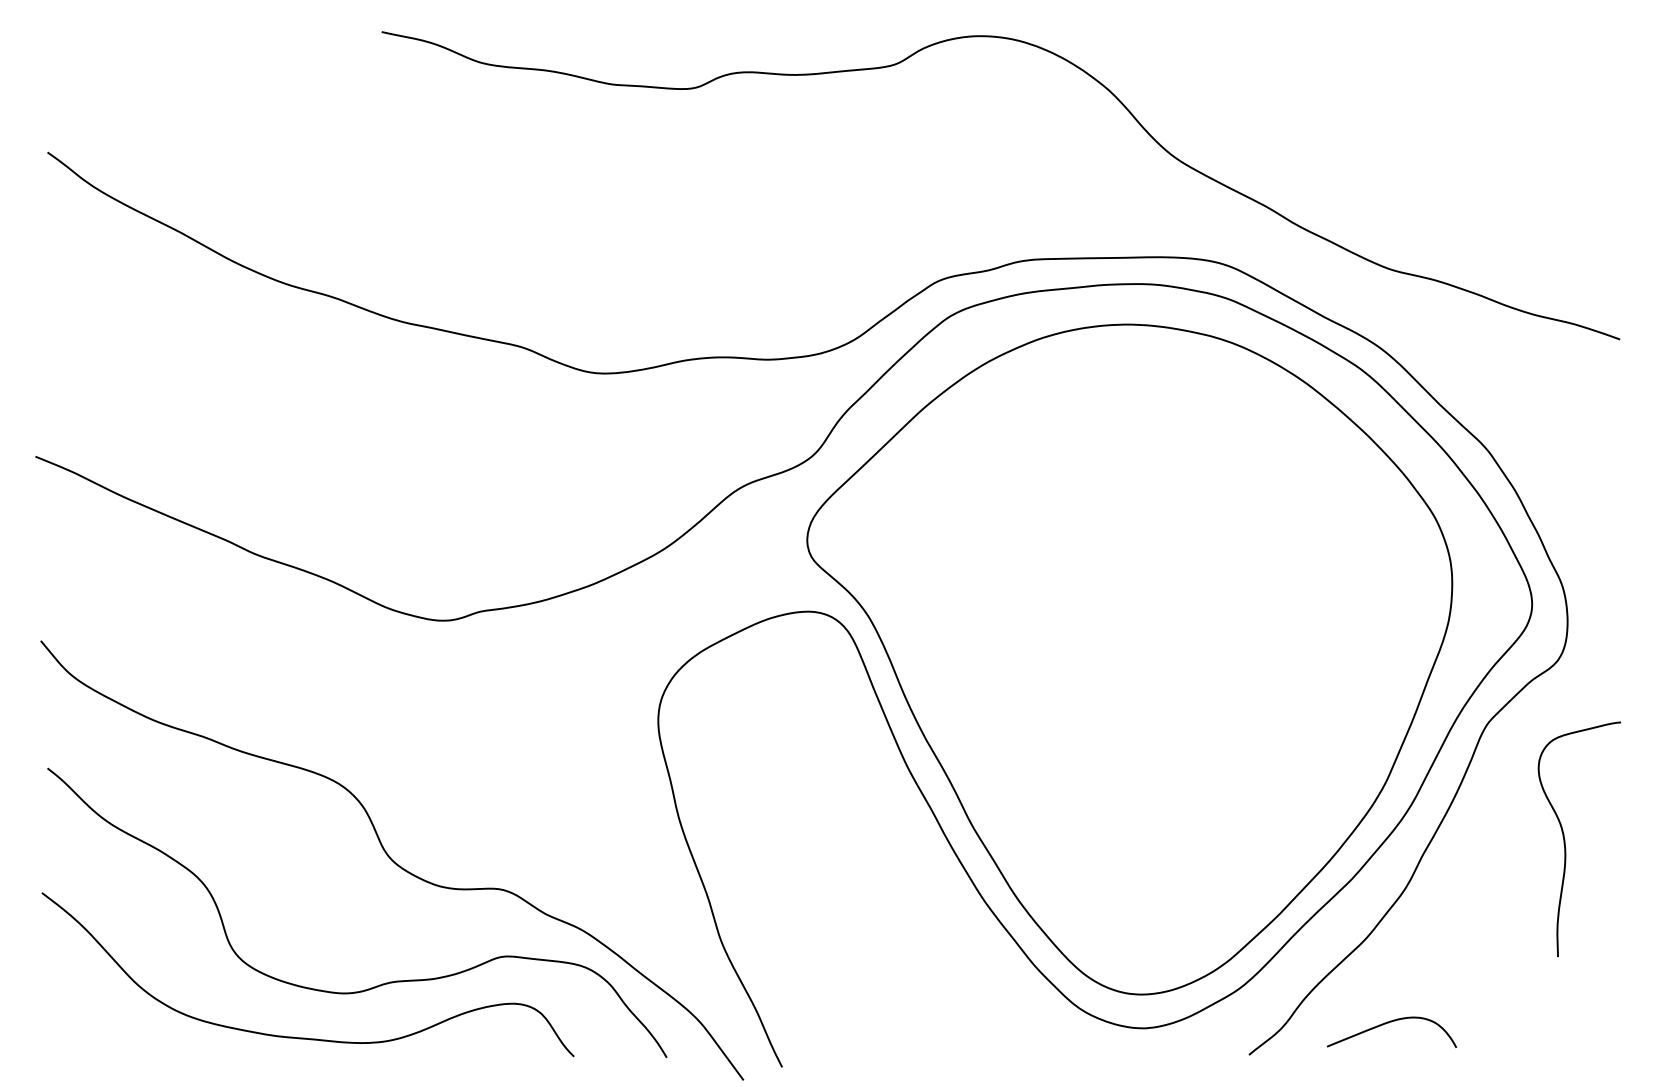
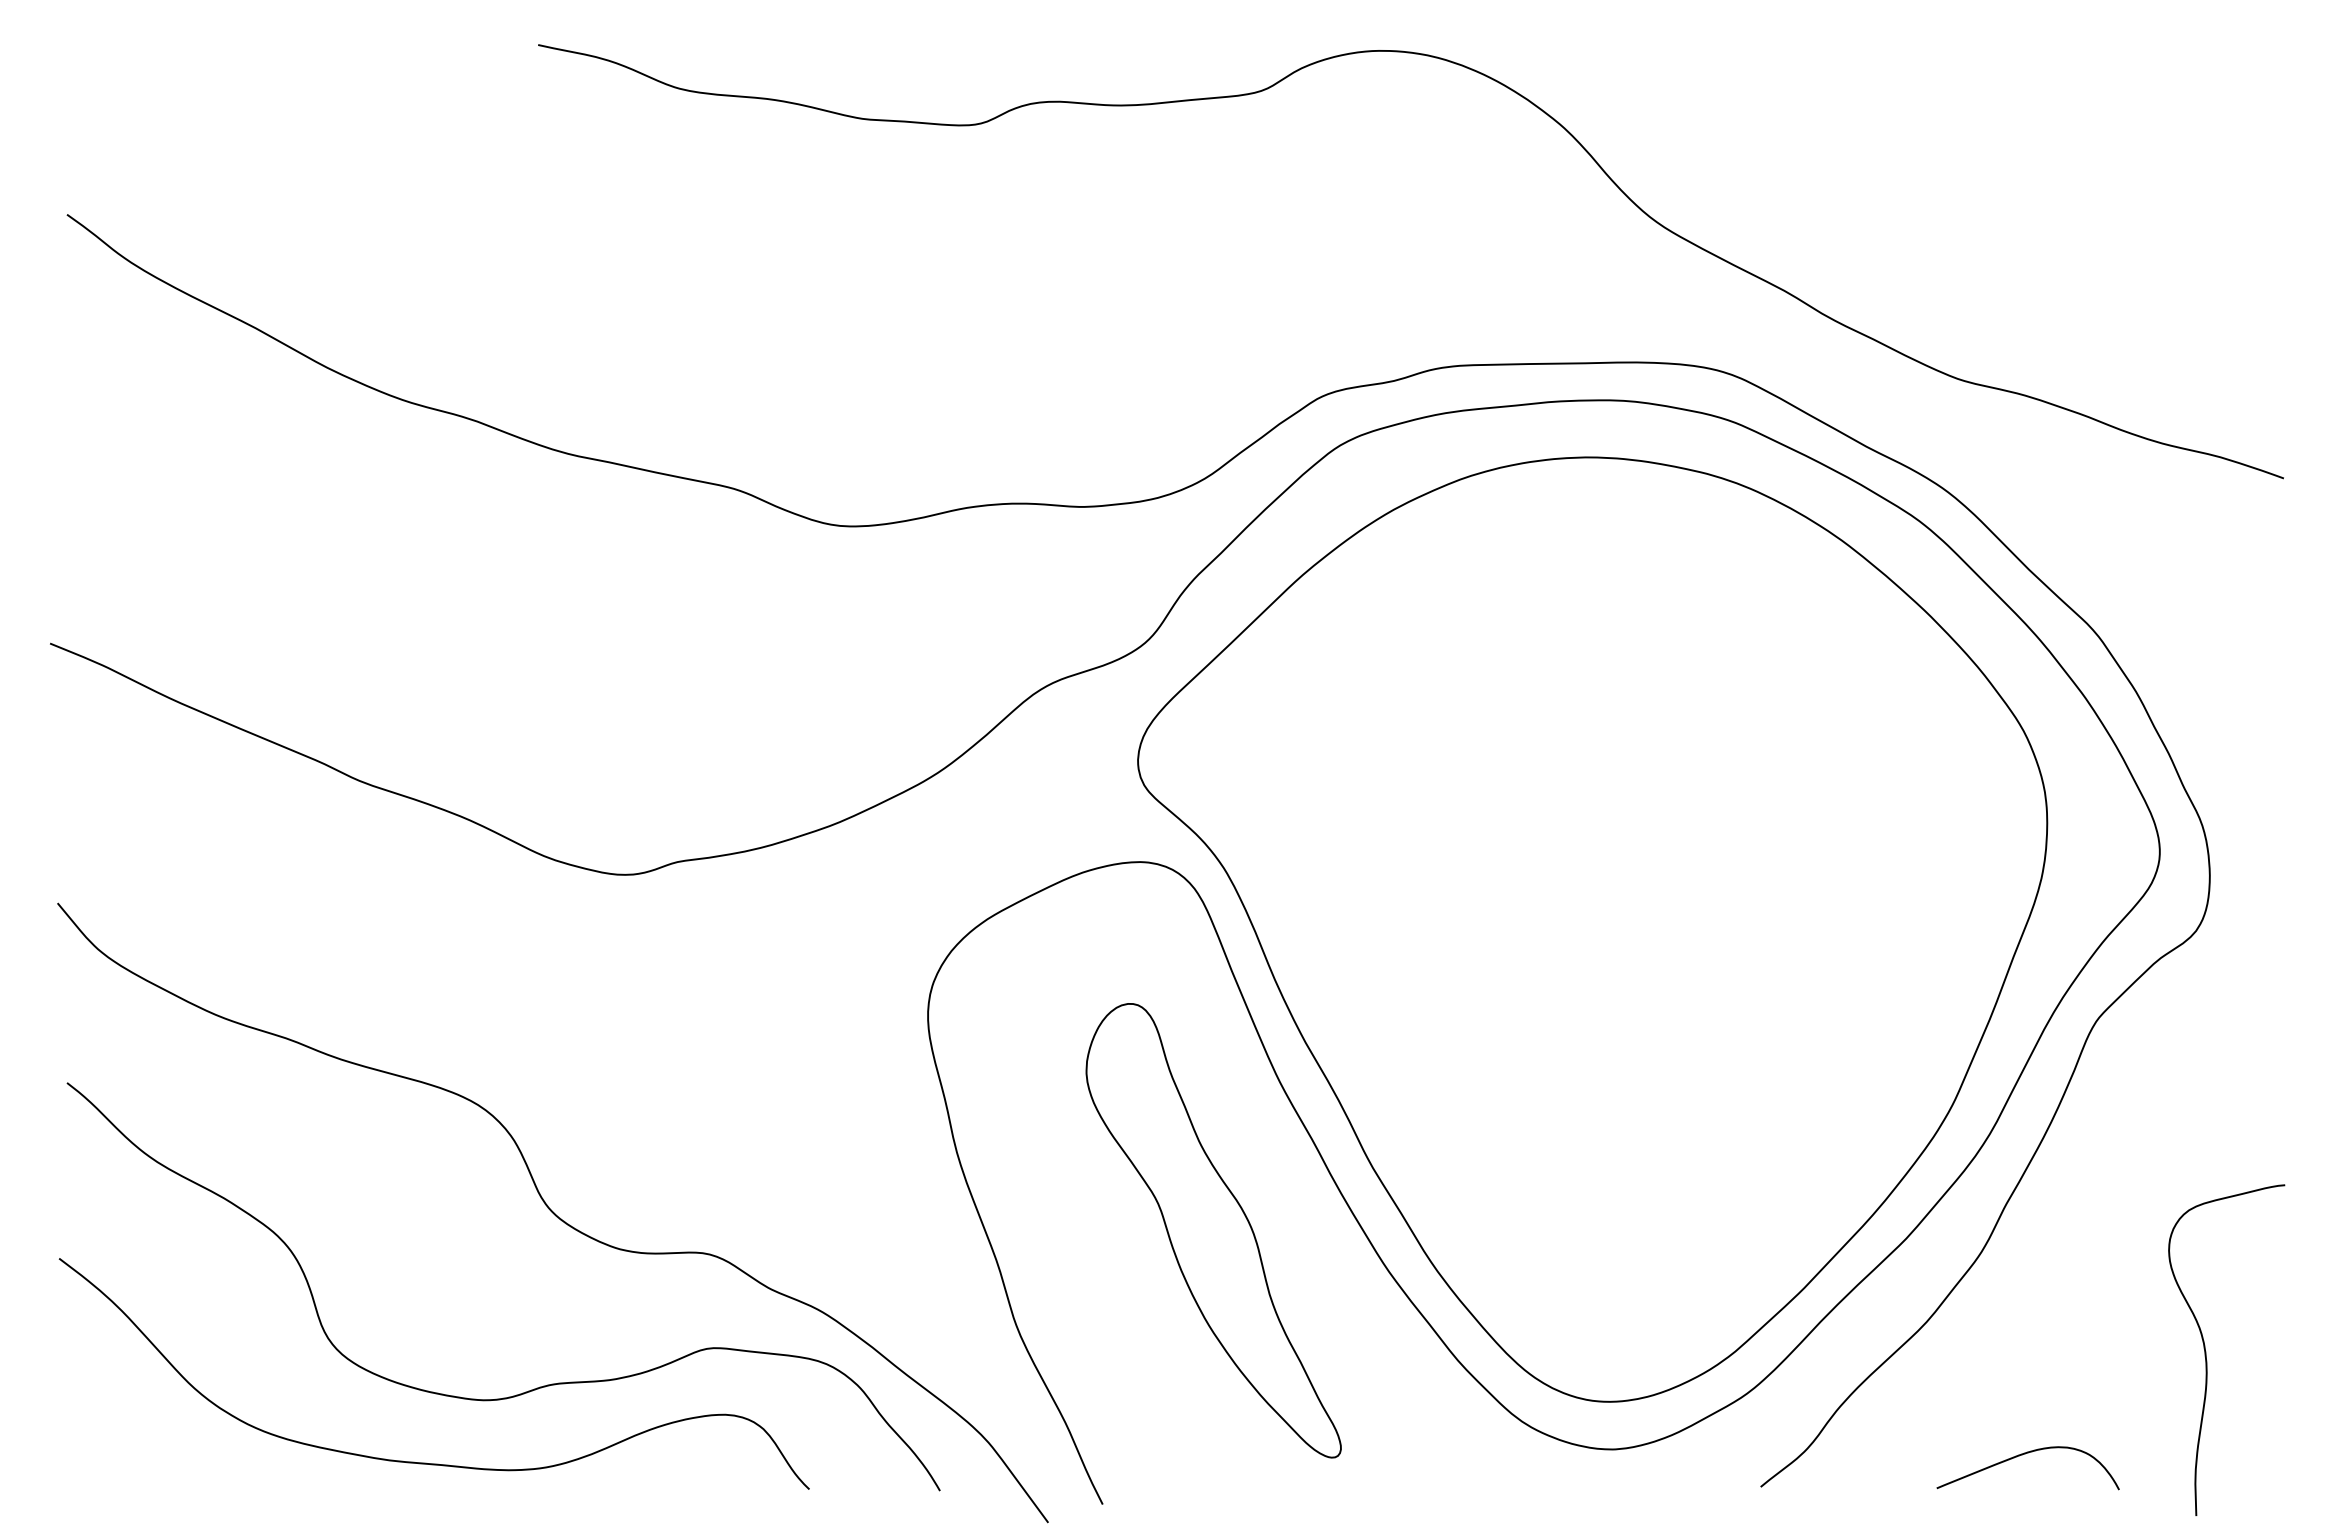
curve: (1565, 840) -> (2206, 1351), moved
part: (860, 873) -> (1213, 1230), added
curve: (1387, 1023) -> (2022, 1455), moved

